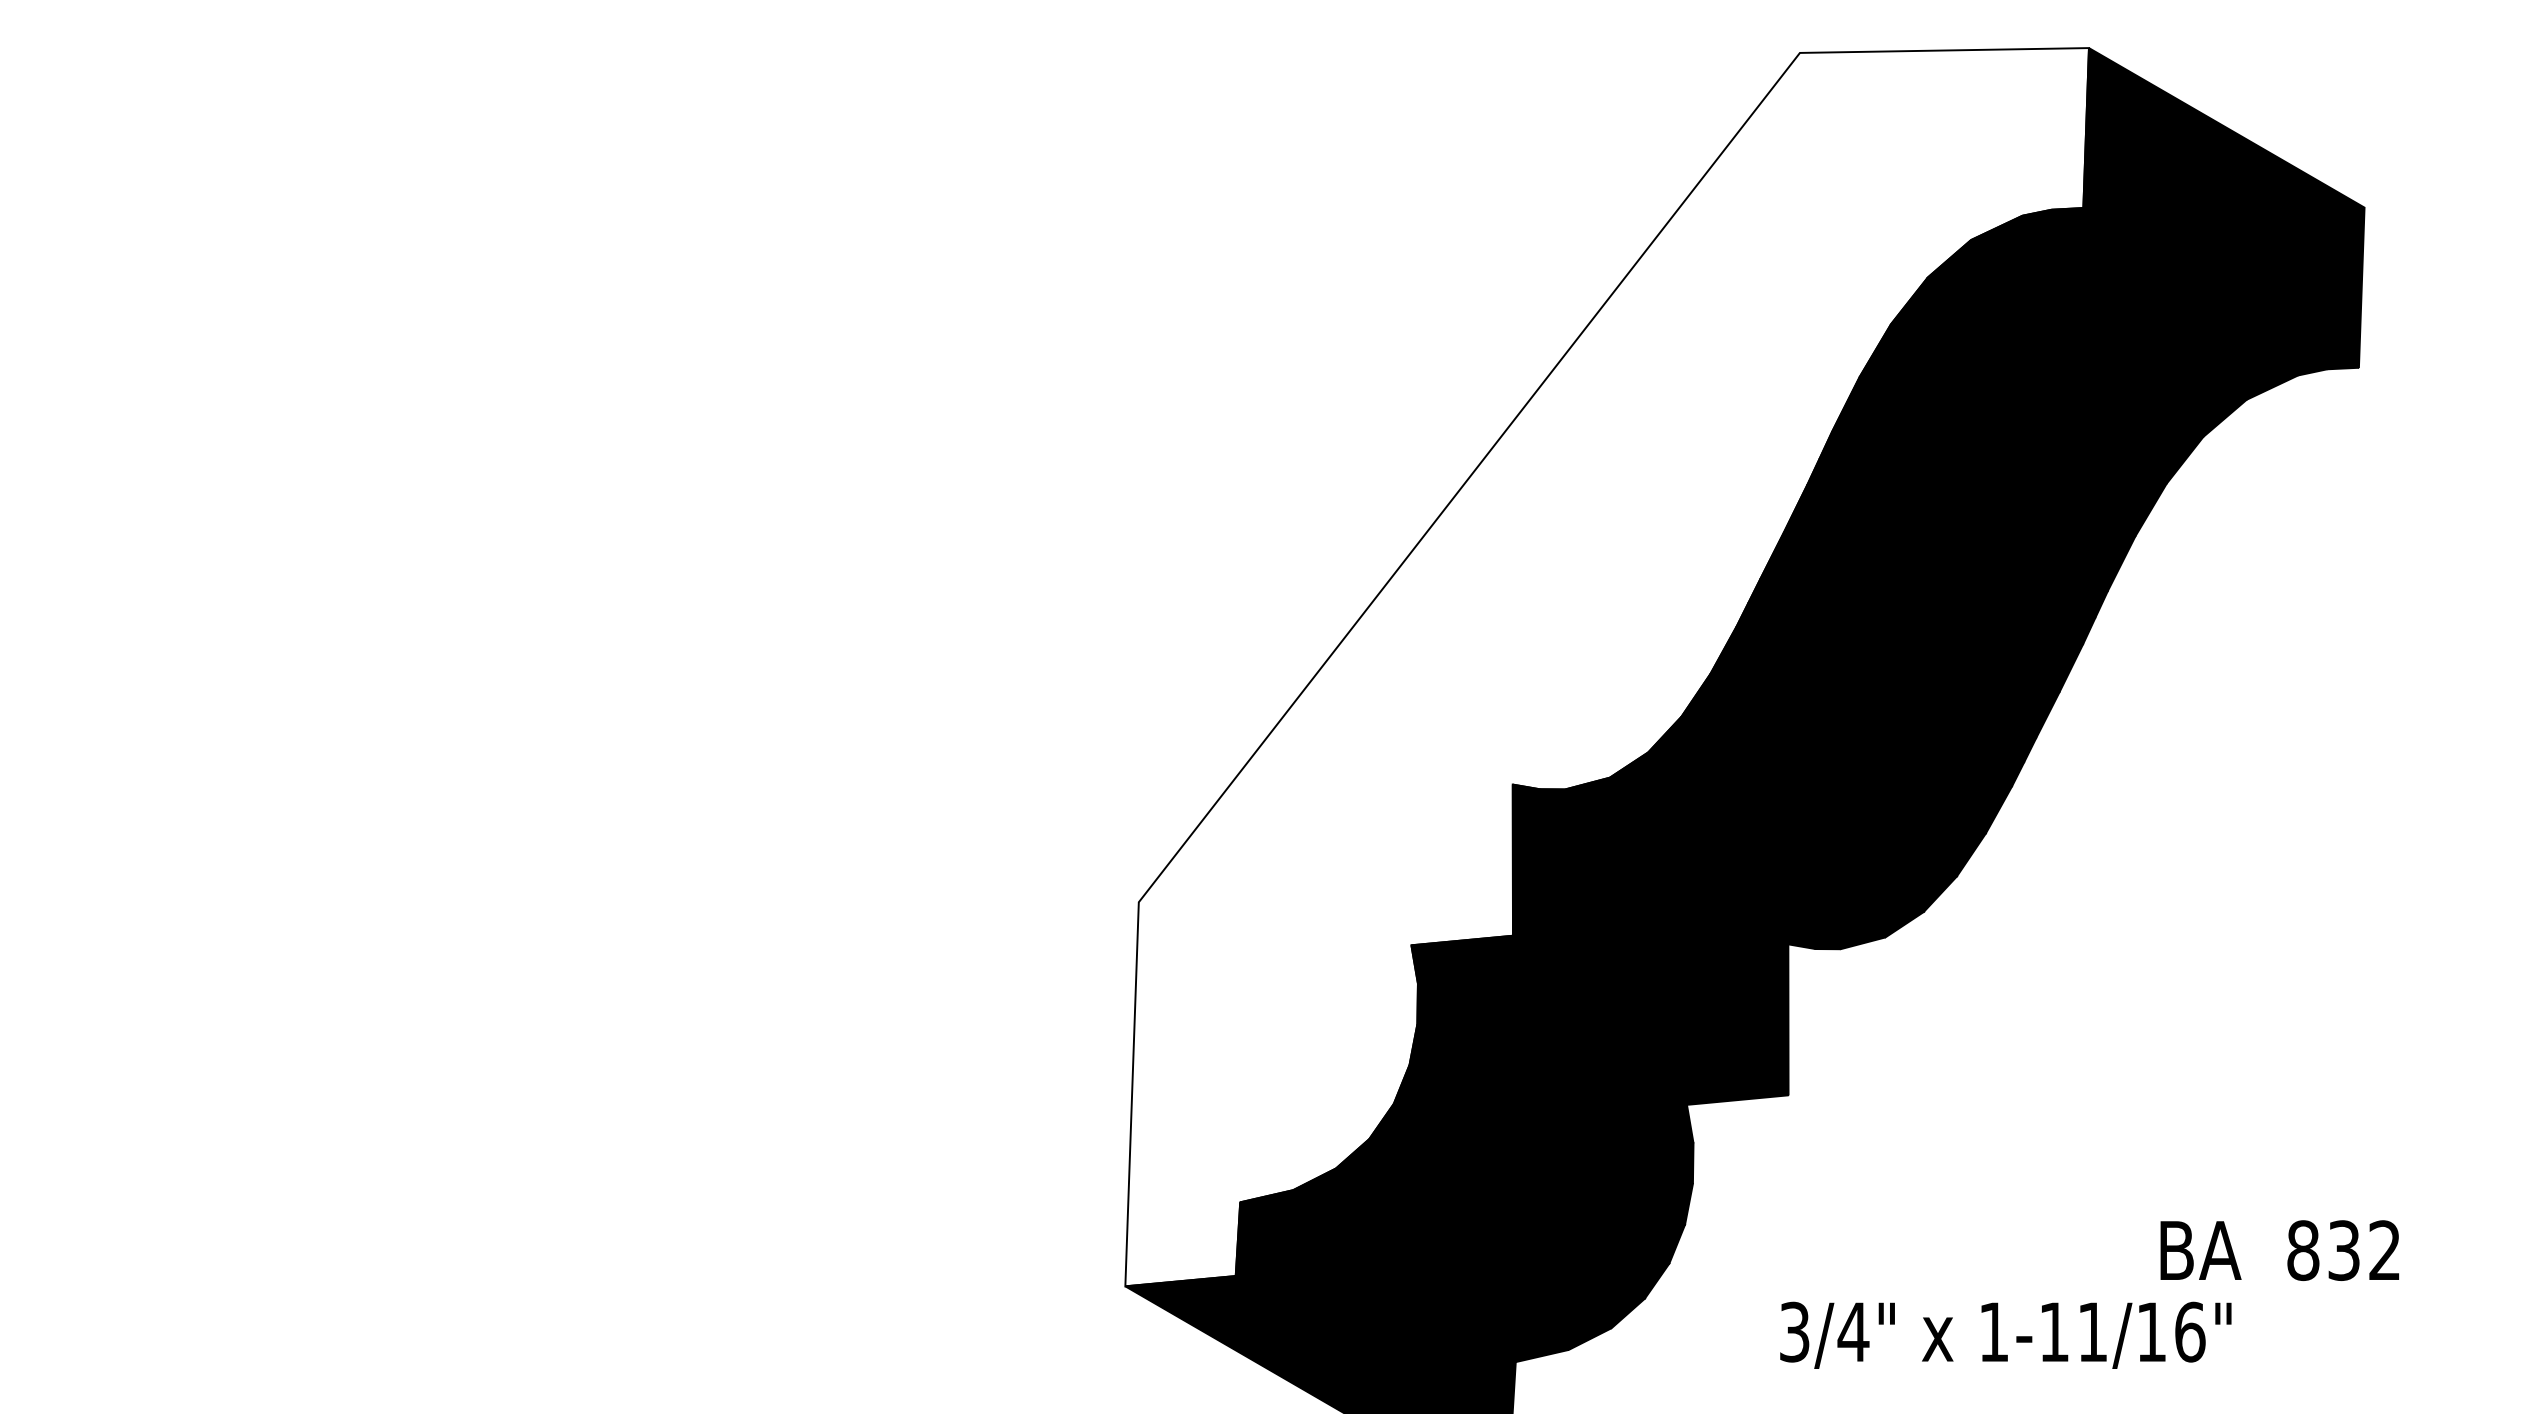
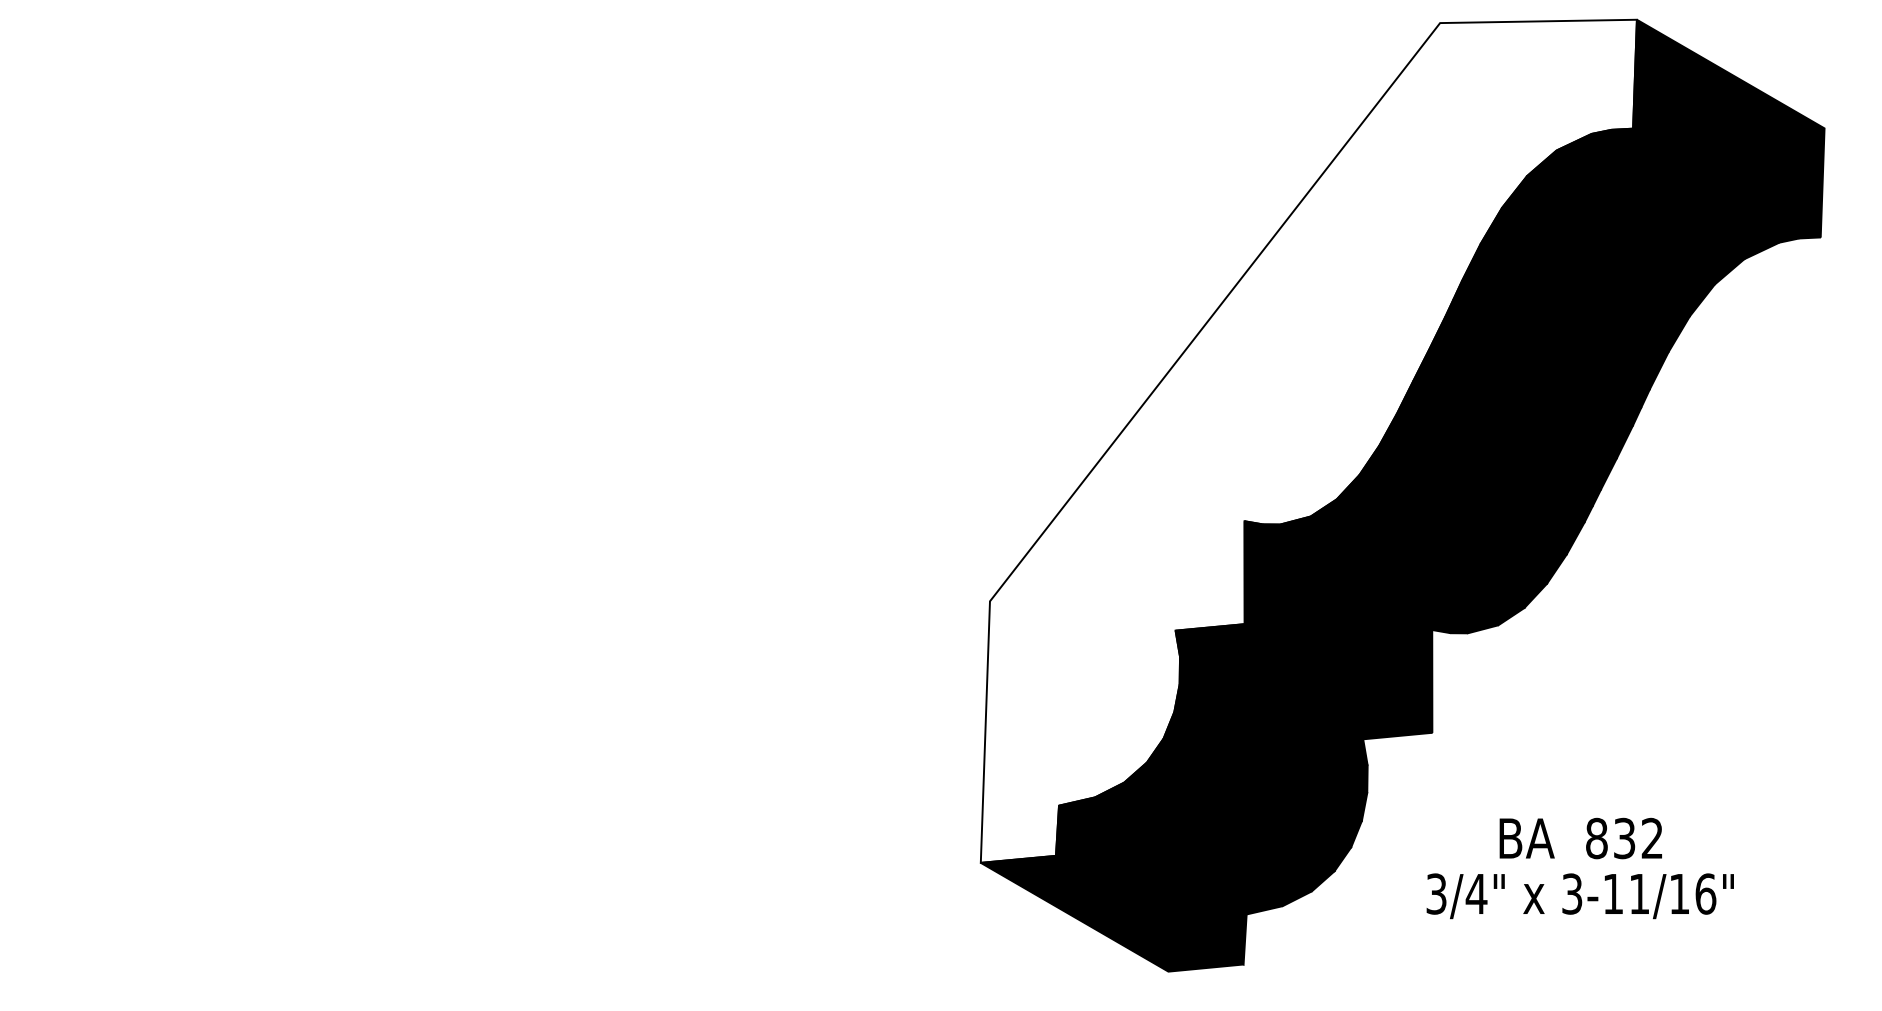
text: (2279, 1250) -> (1580, 838), moved
text: (1994, 1331) -> (1572, 893), 1-11/16" -> 3-11/16"

